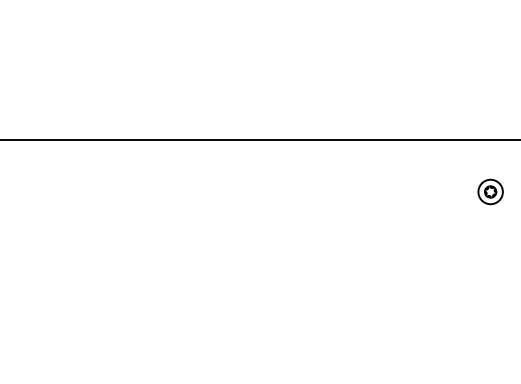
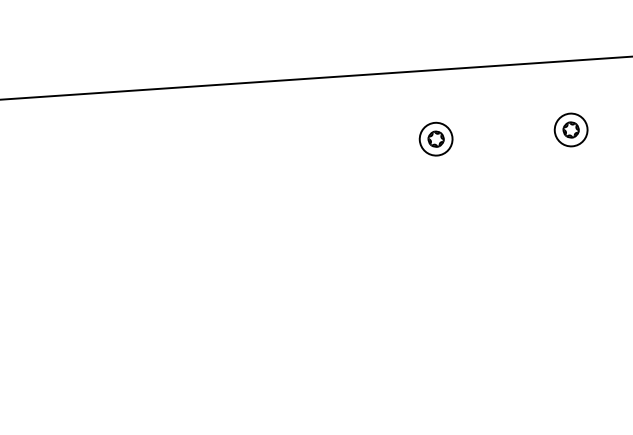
part: (389, 191) -> (435, 138), added

